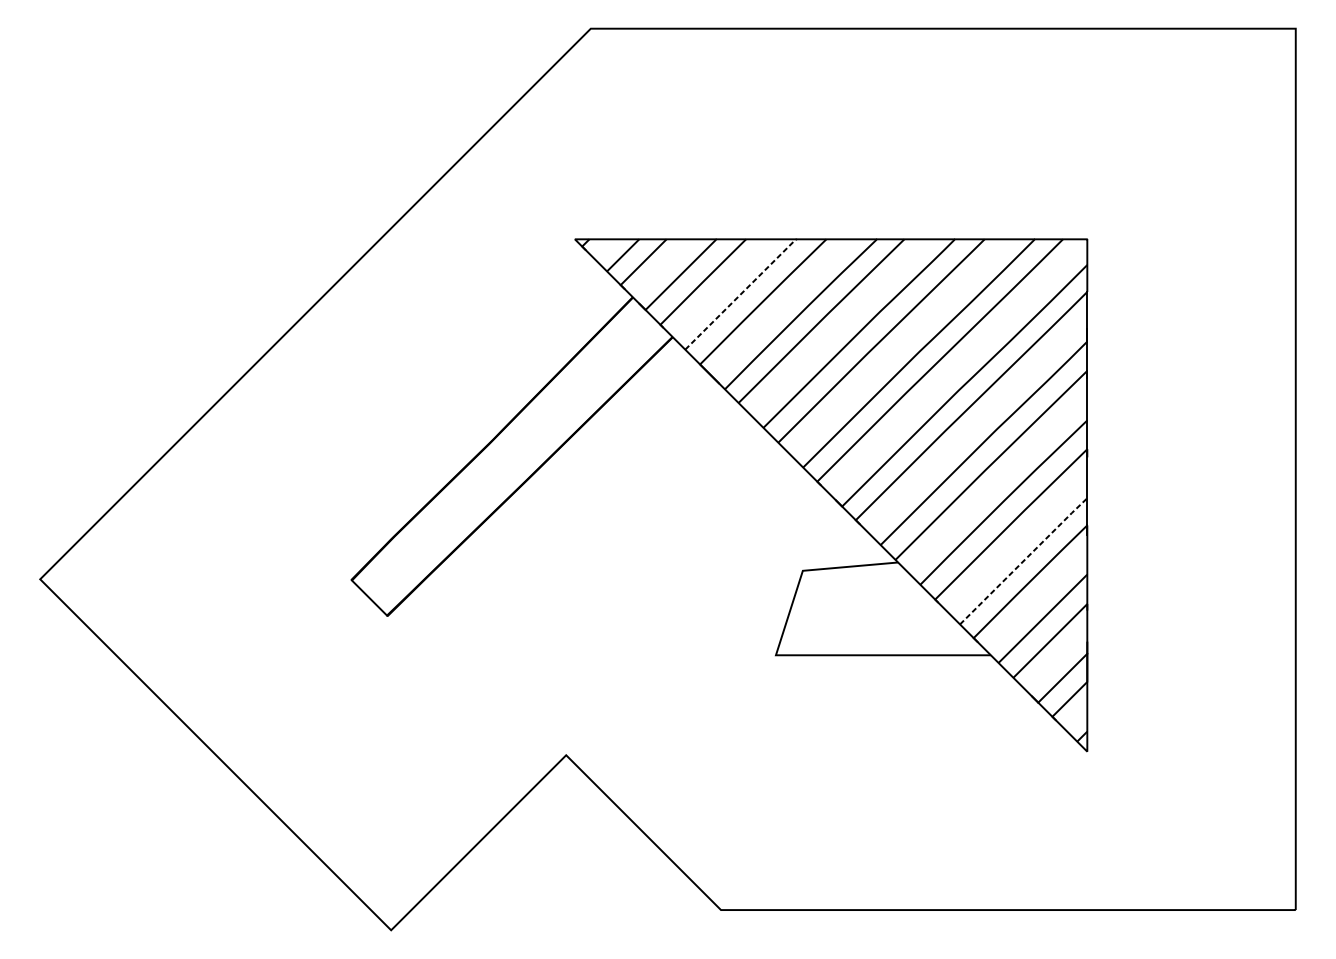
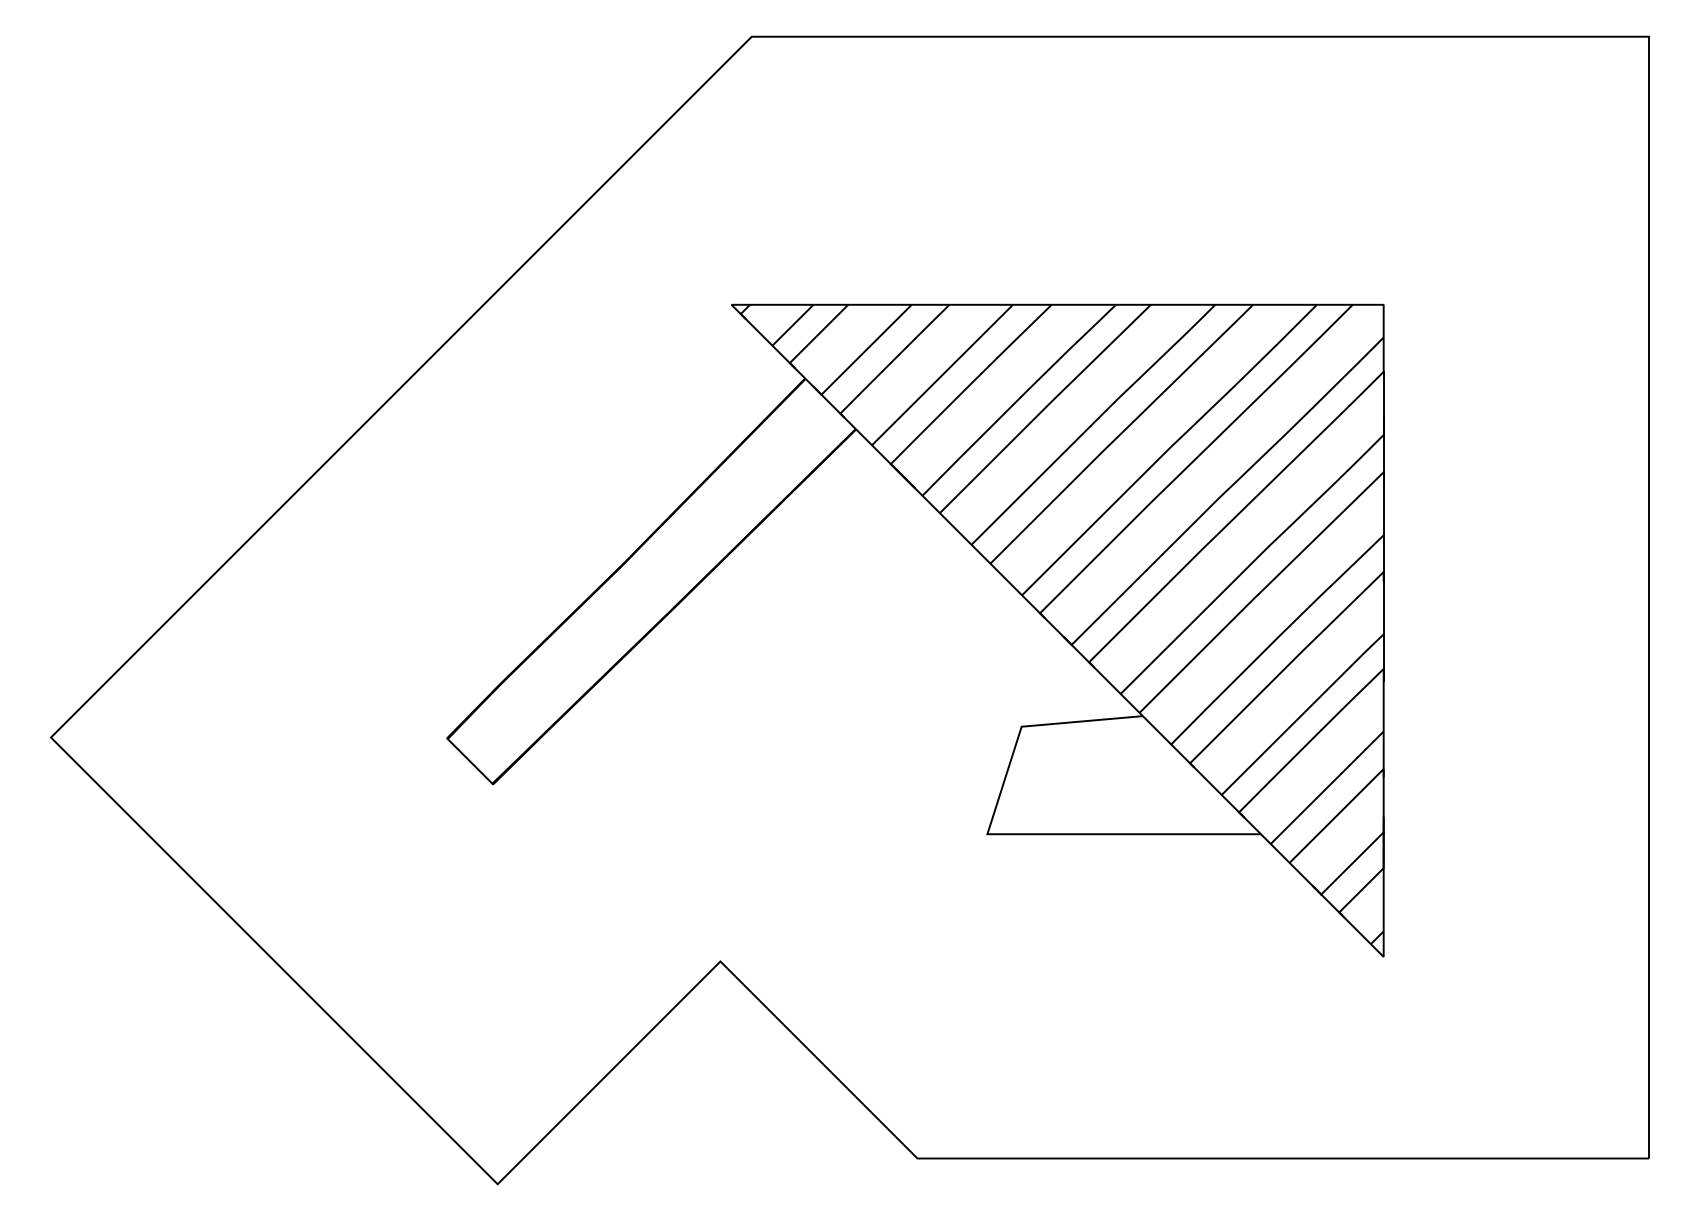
line: (741, 294) -> (943, 374), dashed -> solid
line: (1024, 560) -> (1303, 713), dashed -> solid

